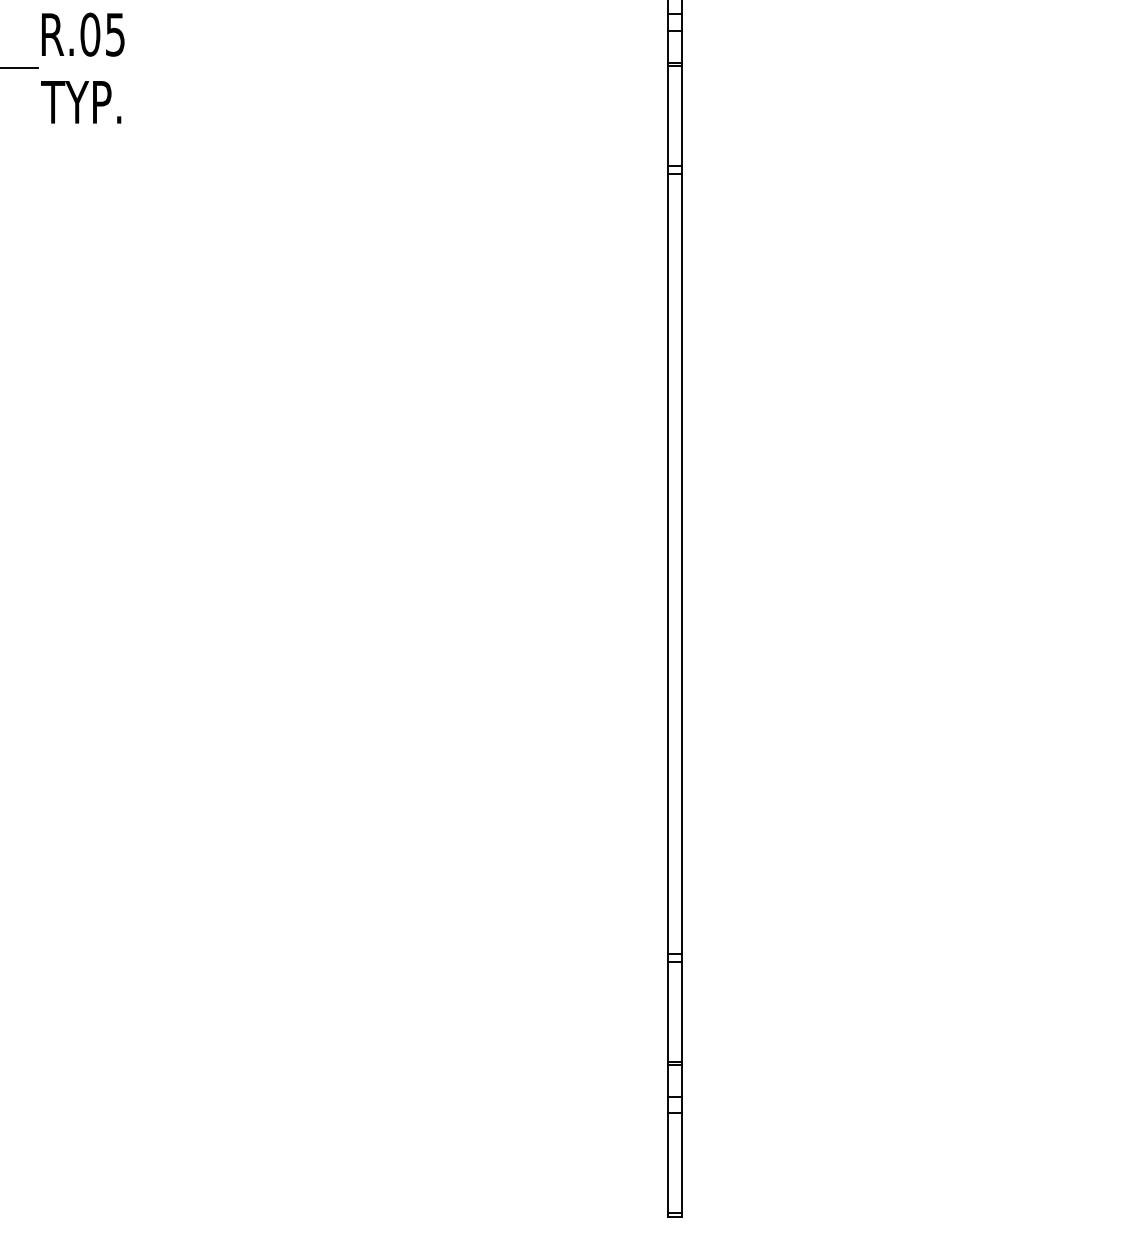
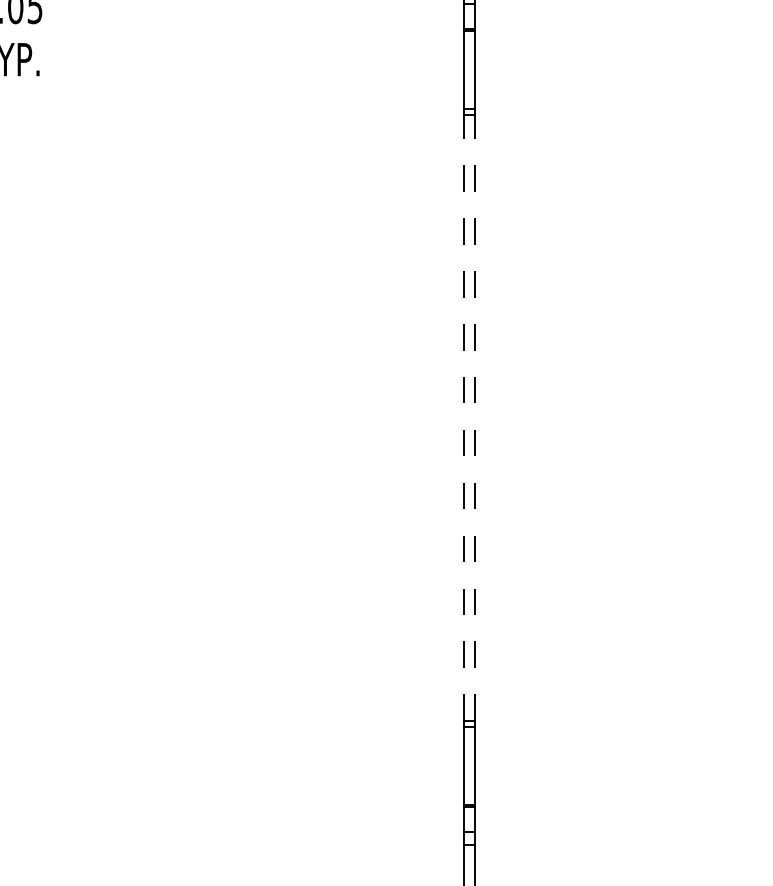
line: (668, 563) -> (464, 417), solid -> dashed
line: (682, 563) -> (475, 417), solid -> dashed

